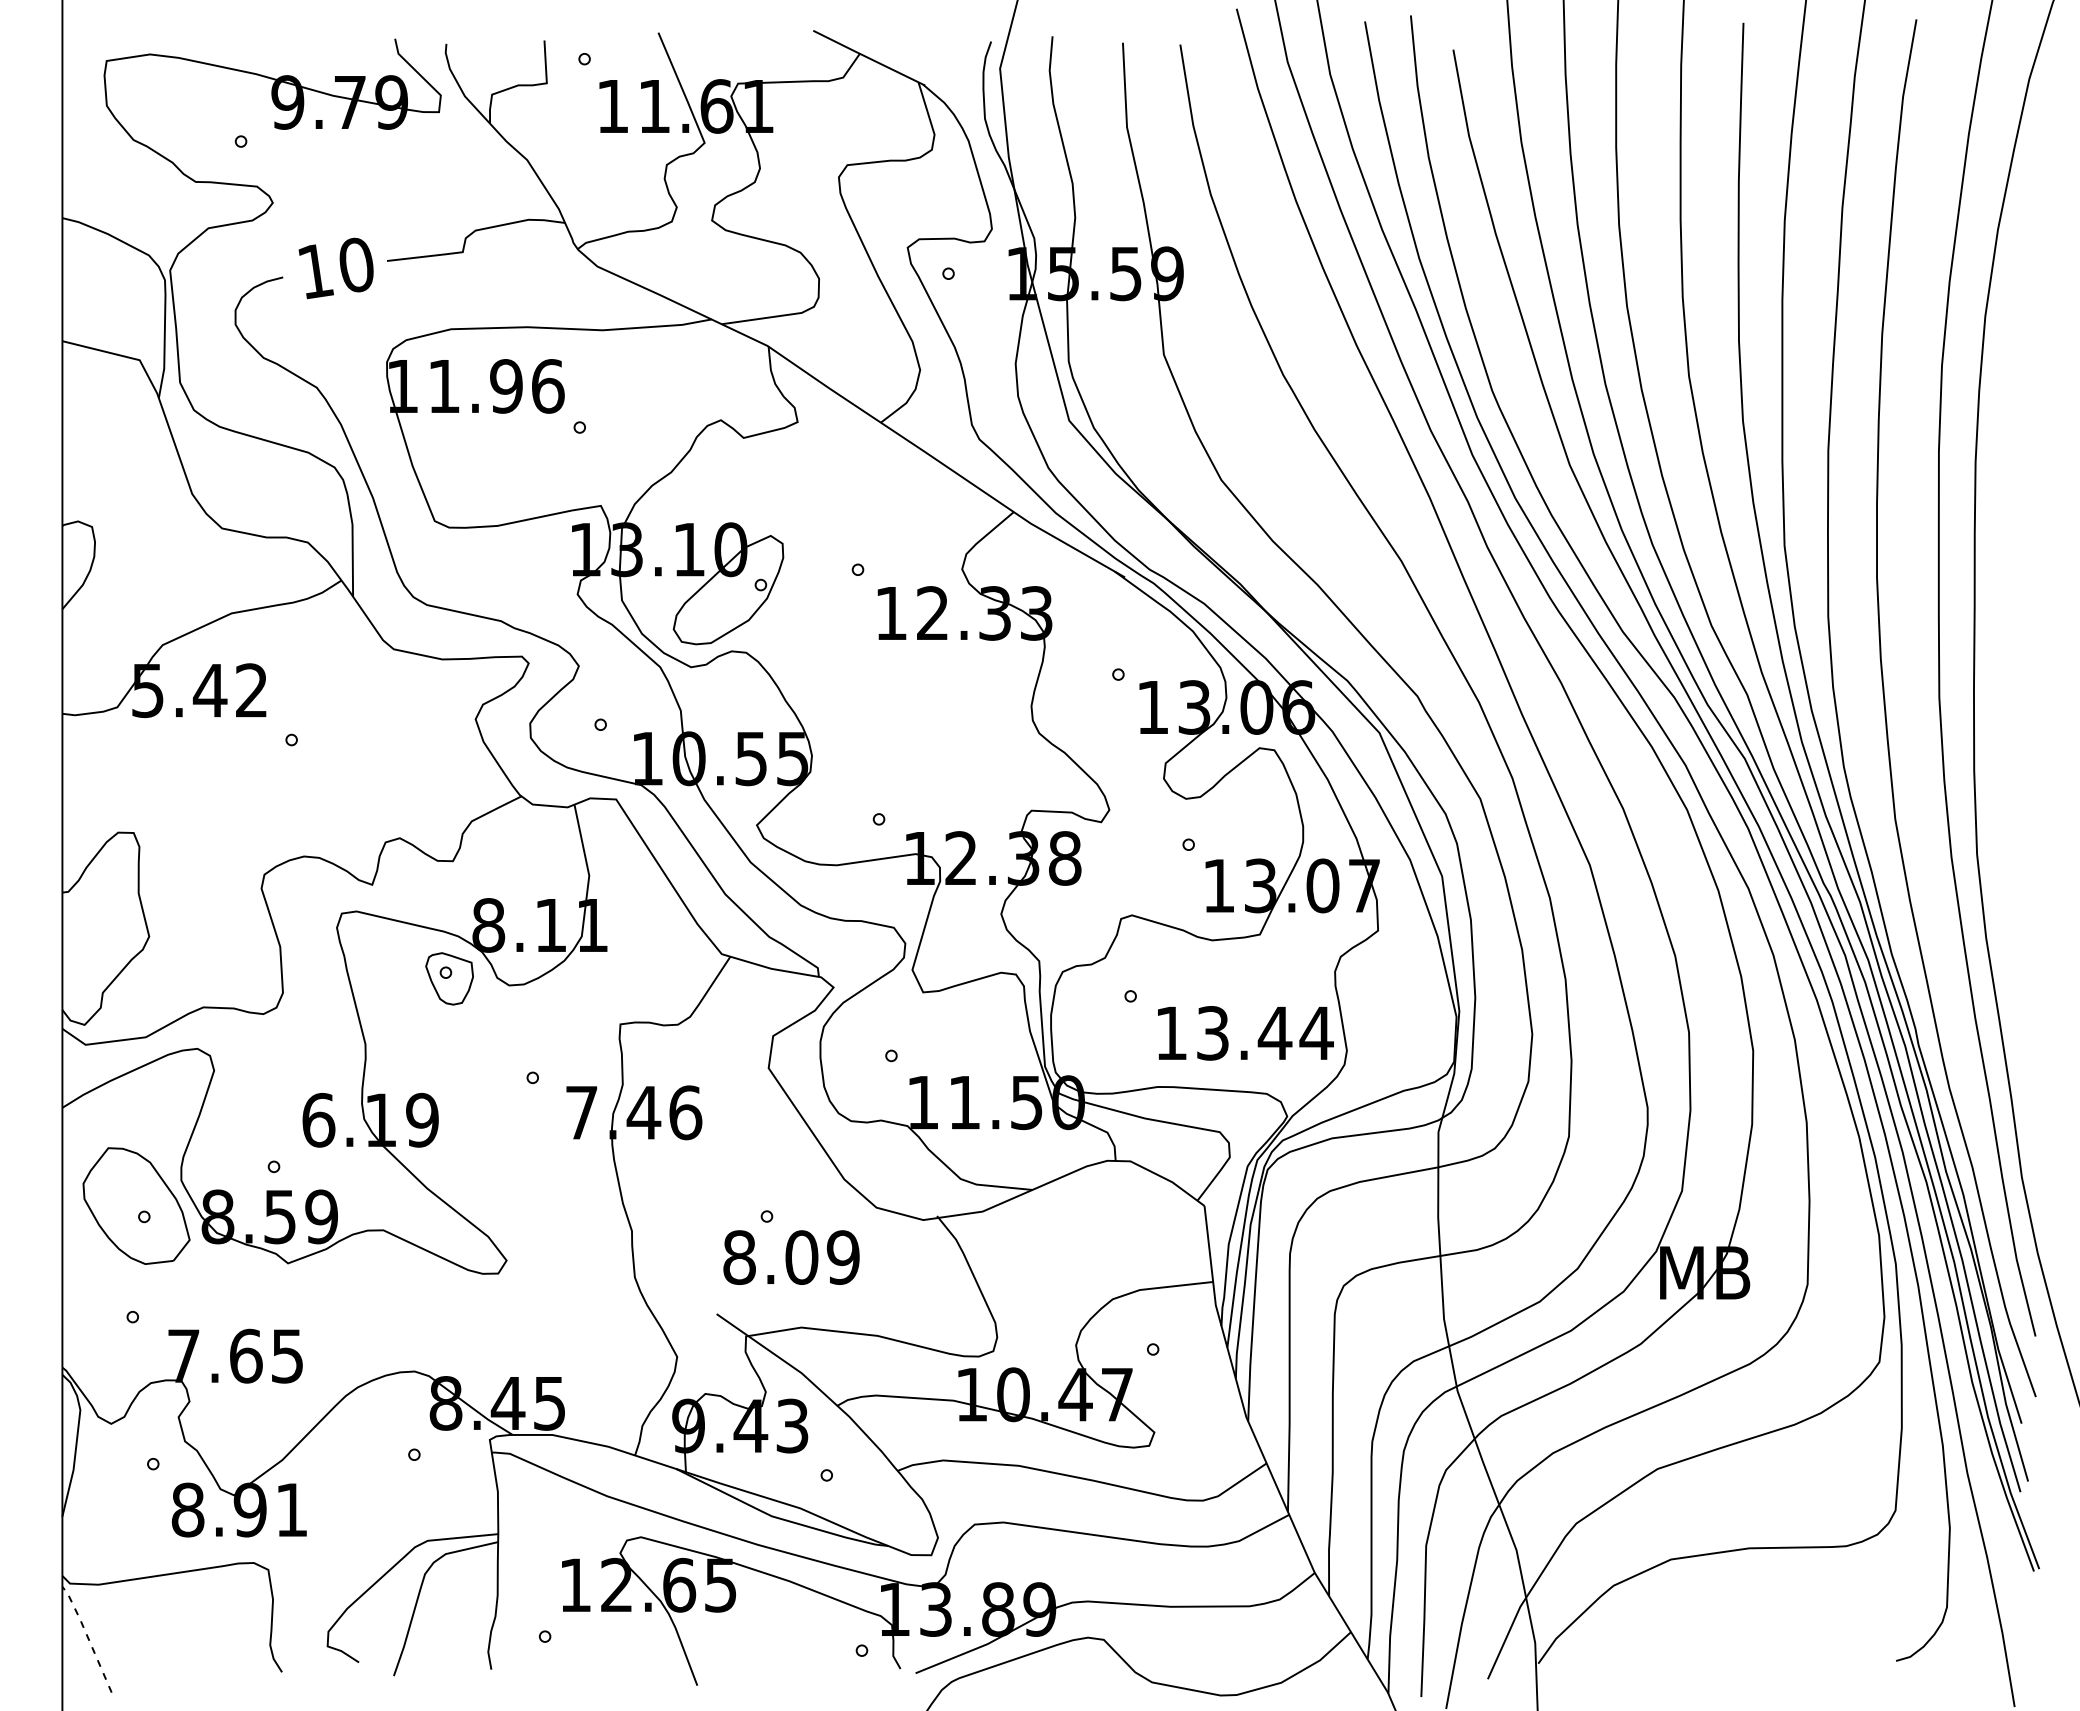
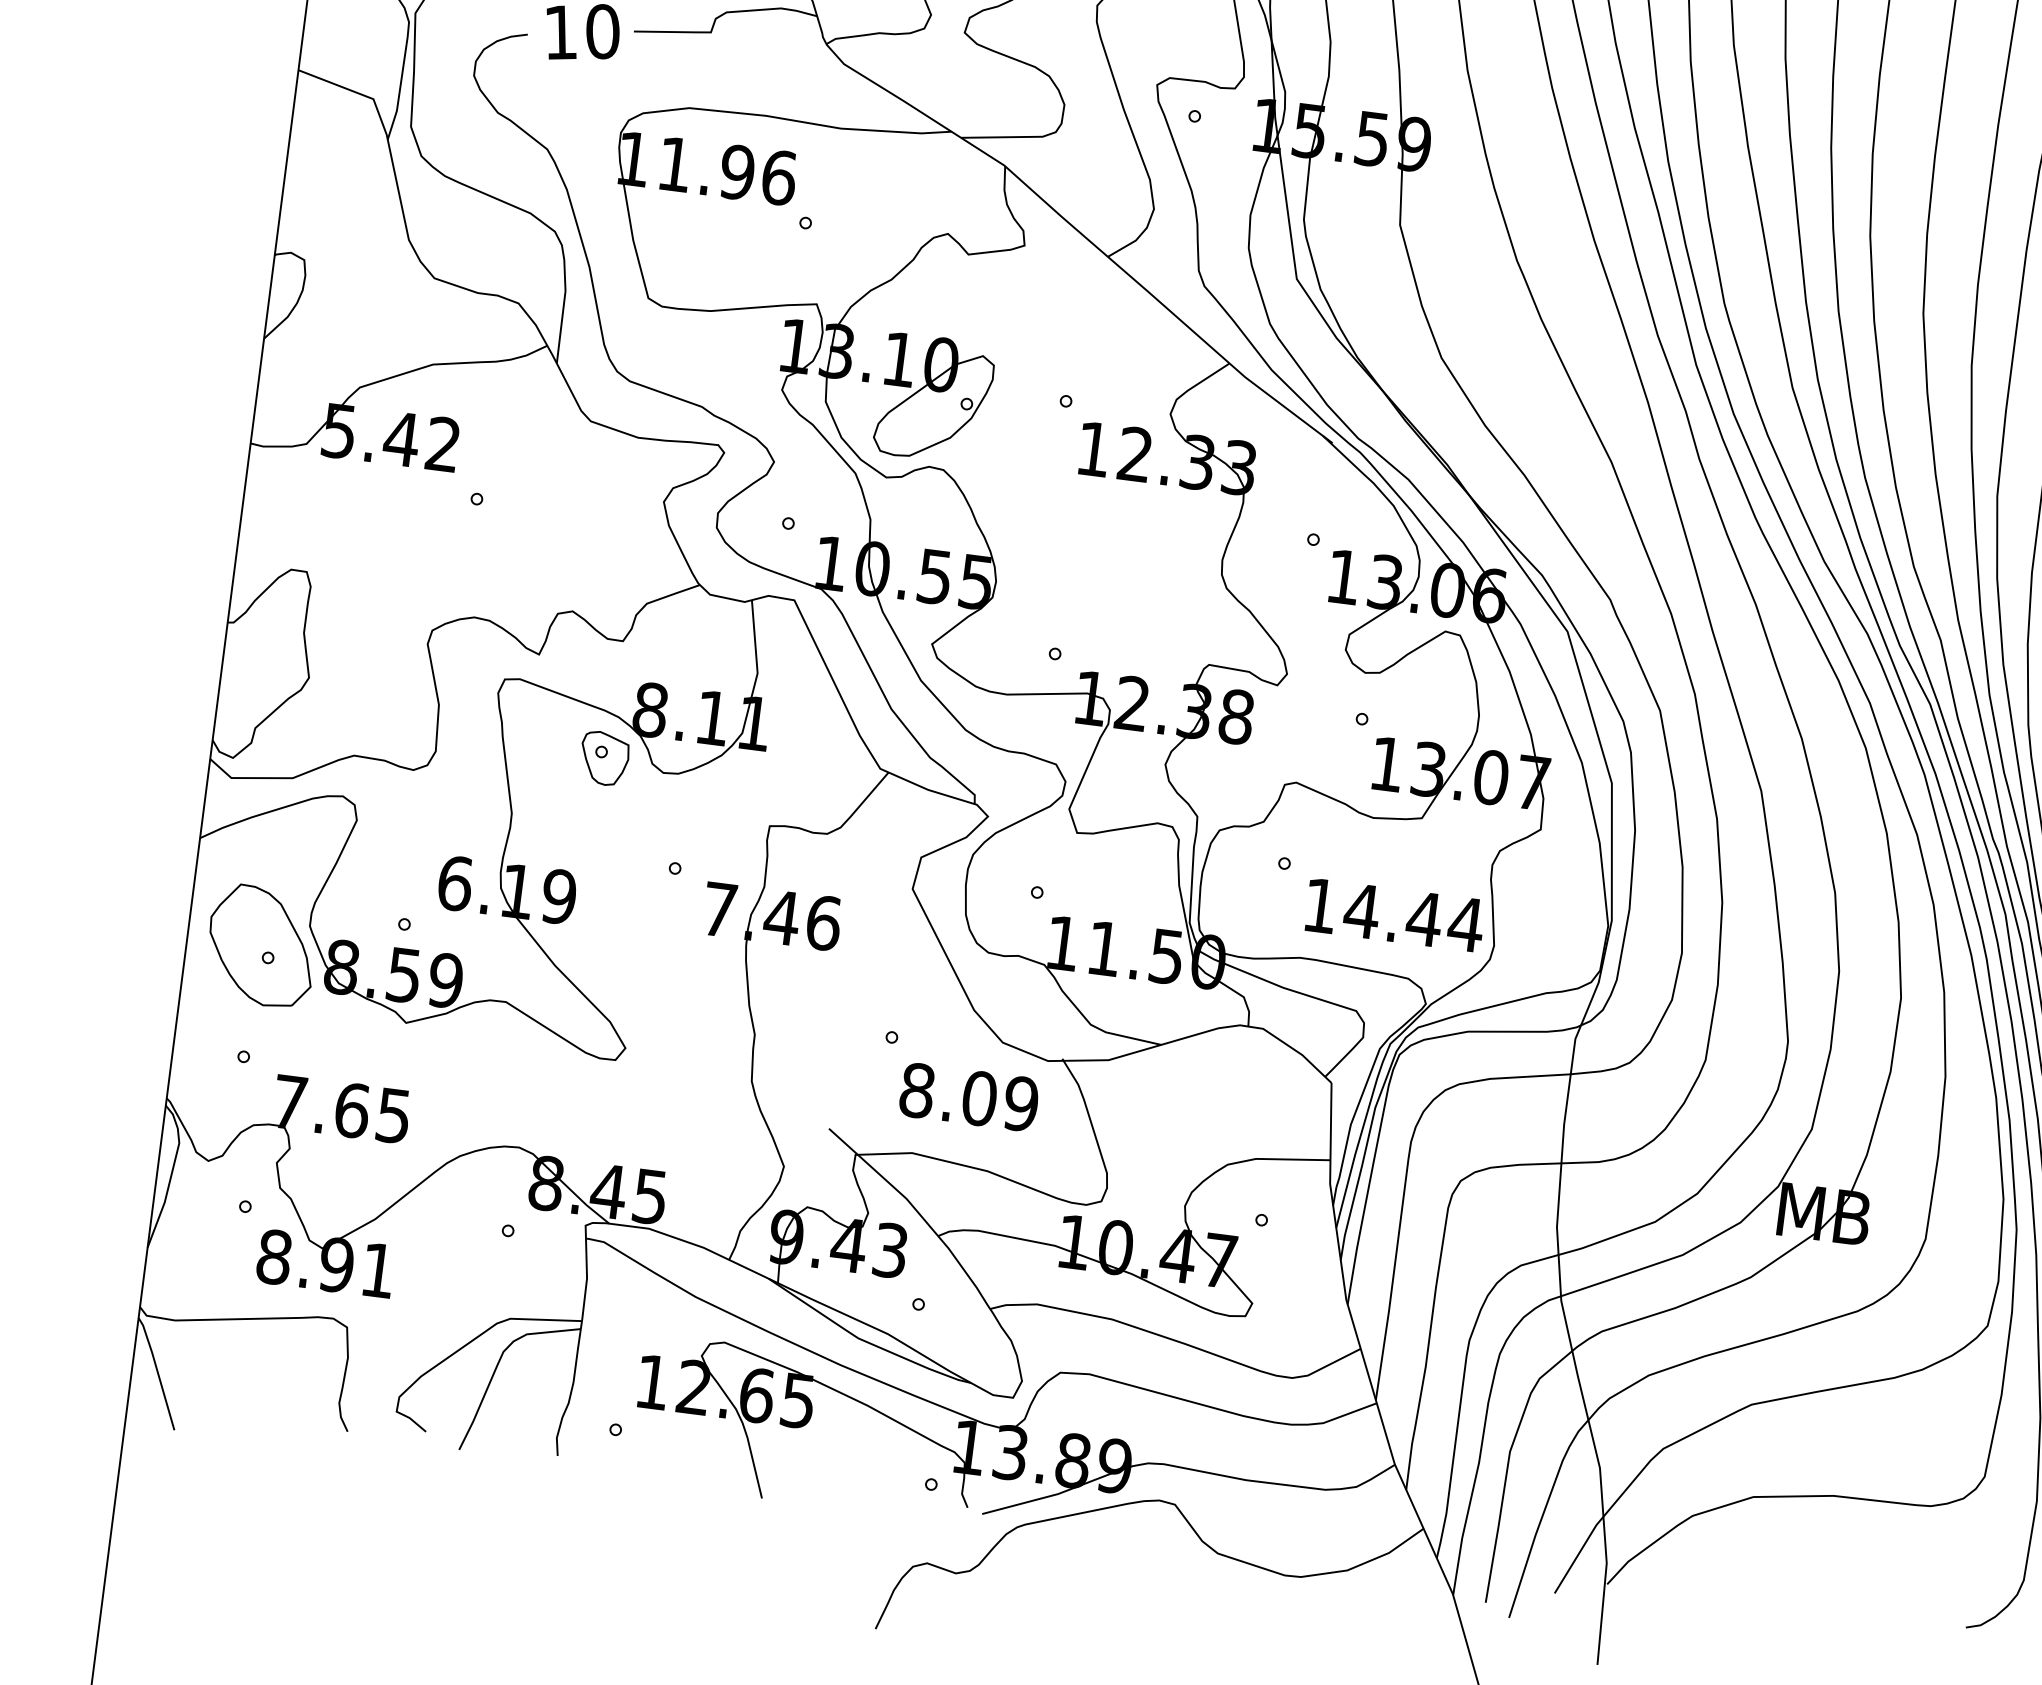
text: (1212, 1033) -> (1361, 911), 13.44 -> 14.44
text: (791, 1257) -> (969, 1097), moved
line: (87, 1637) -> (157, 1371), dashed -> solid

